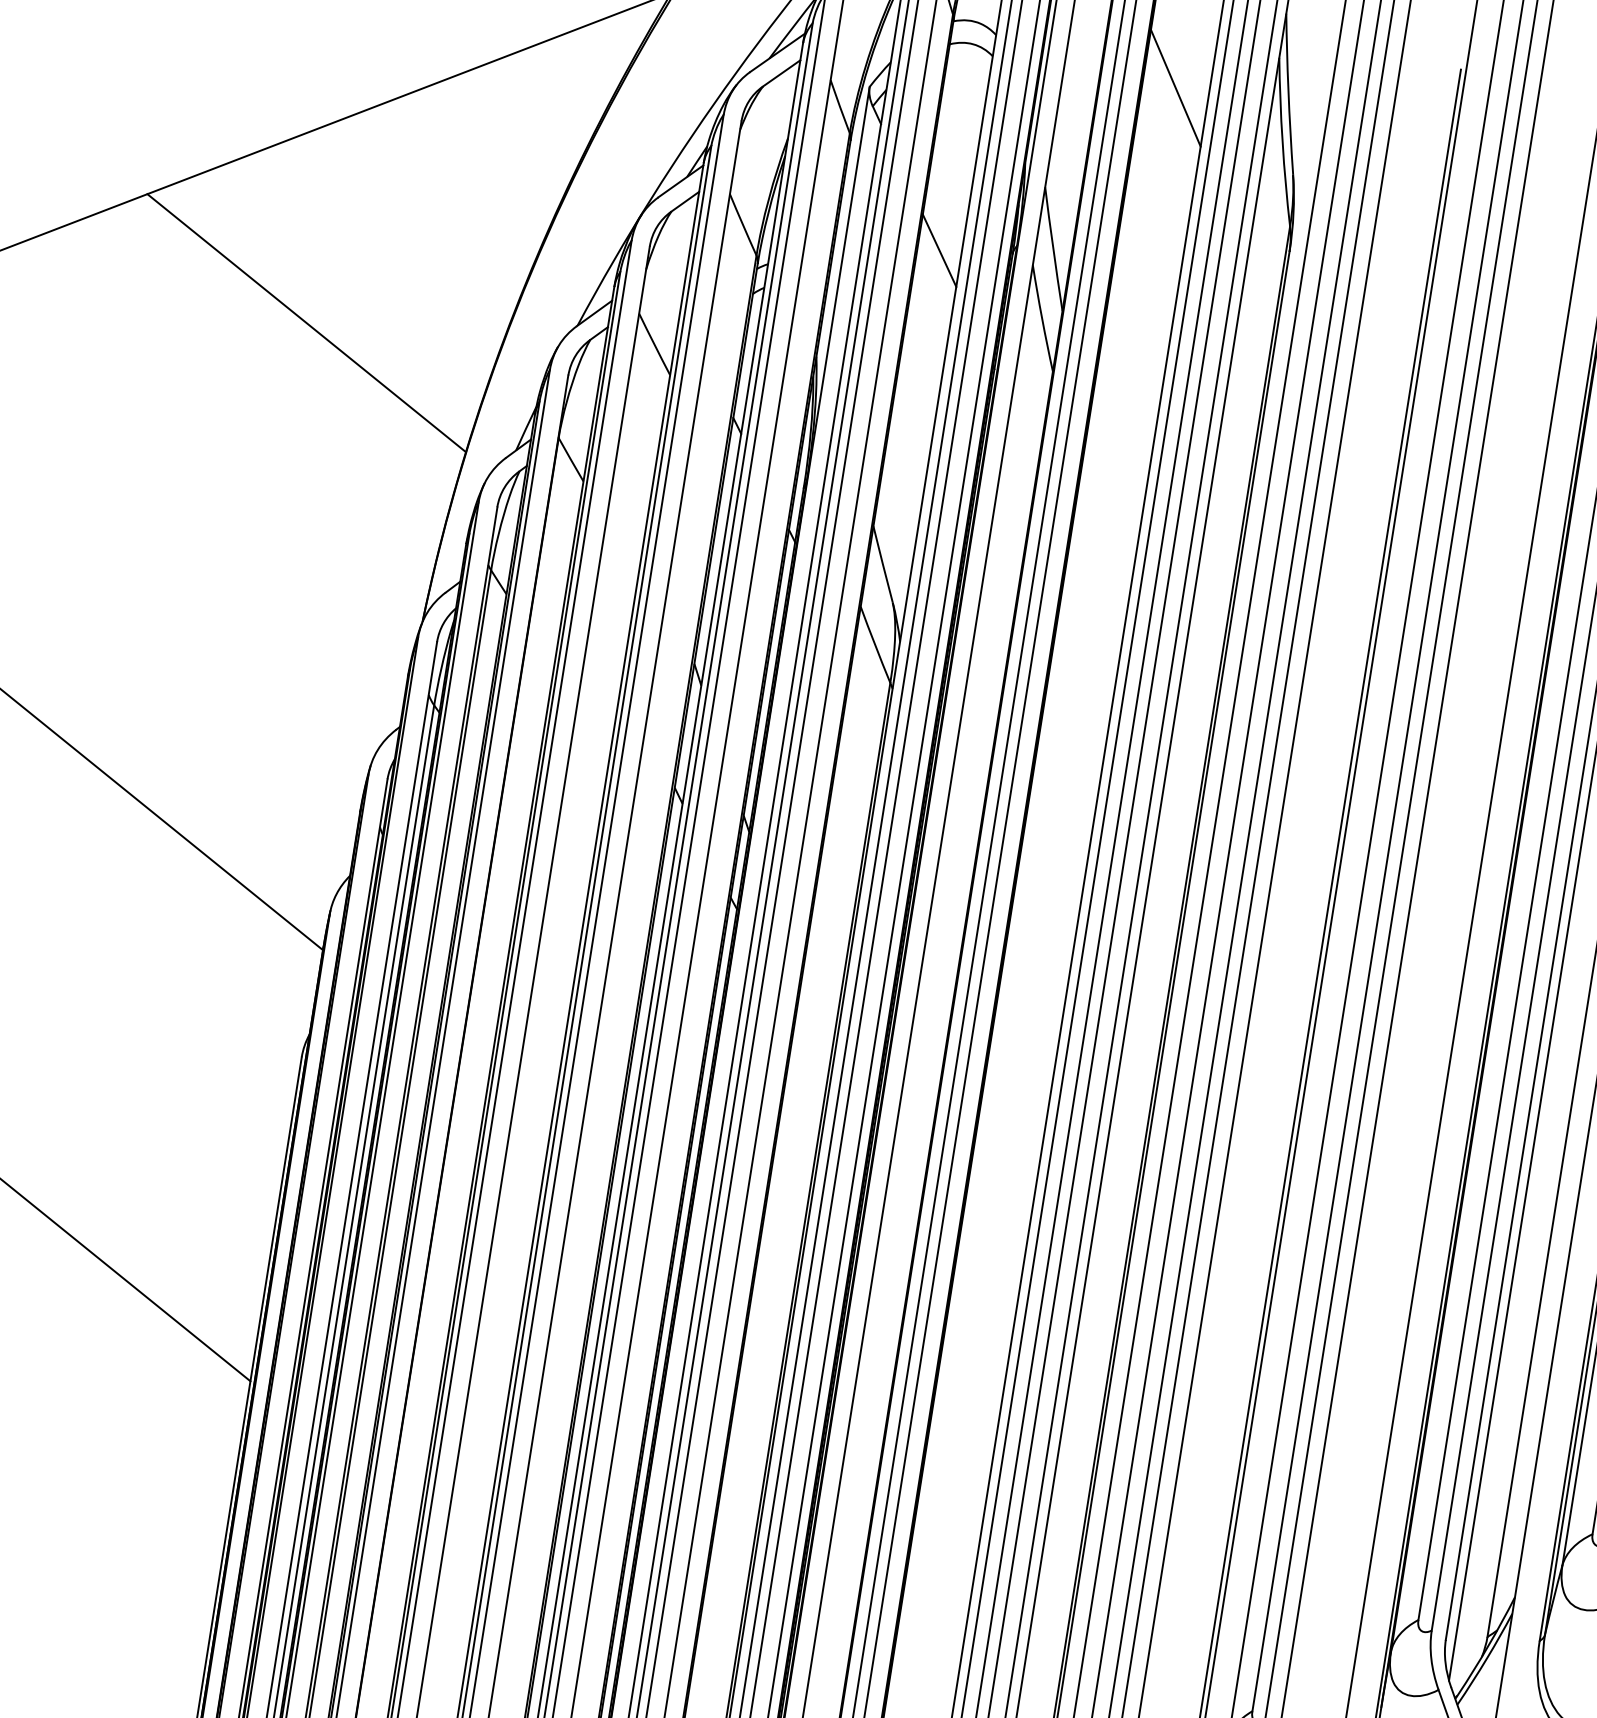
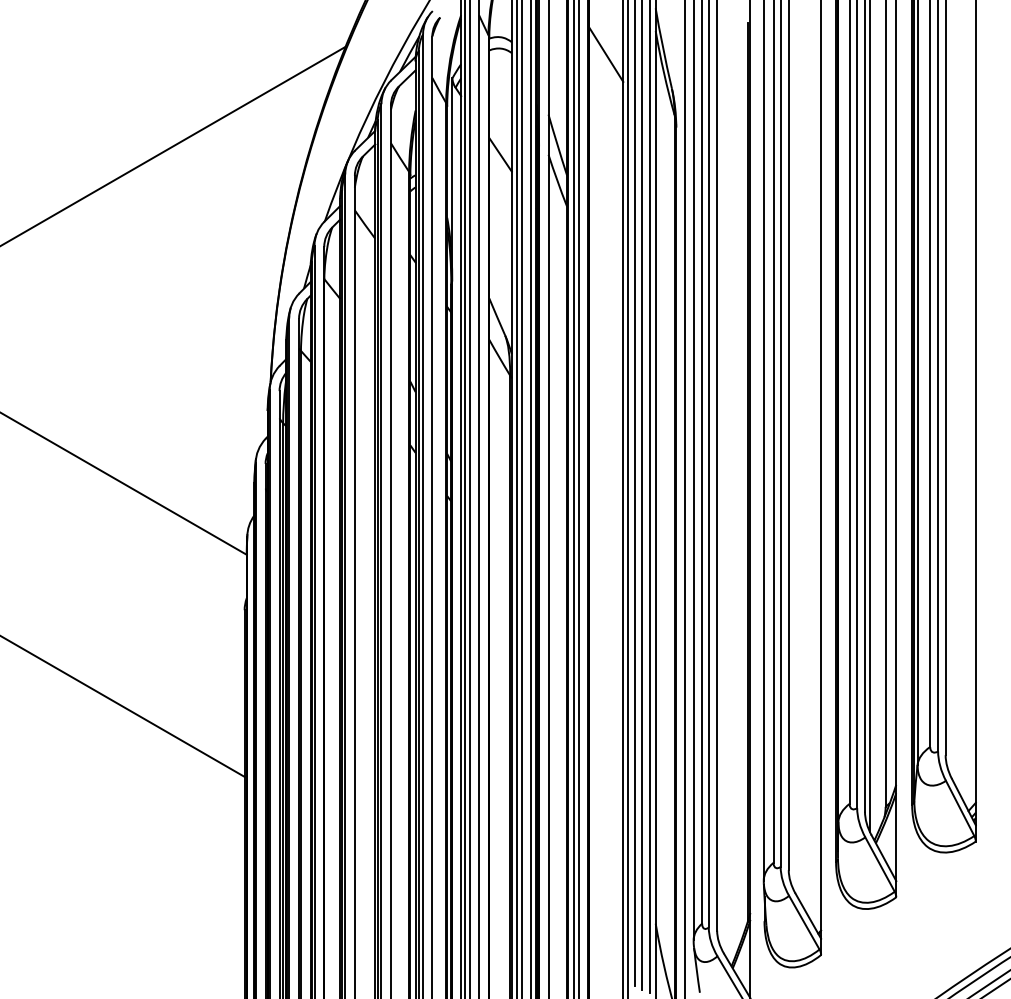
line: (306, 323) -> (188, 241), removed

